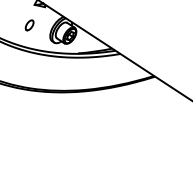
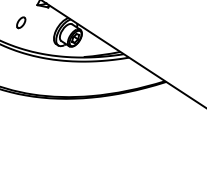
part: (29, 25) -> (21, 22), moved

